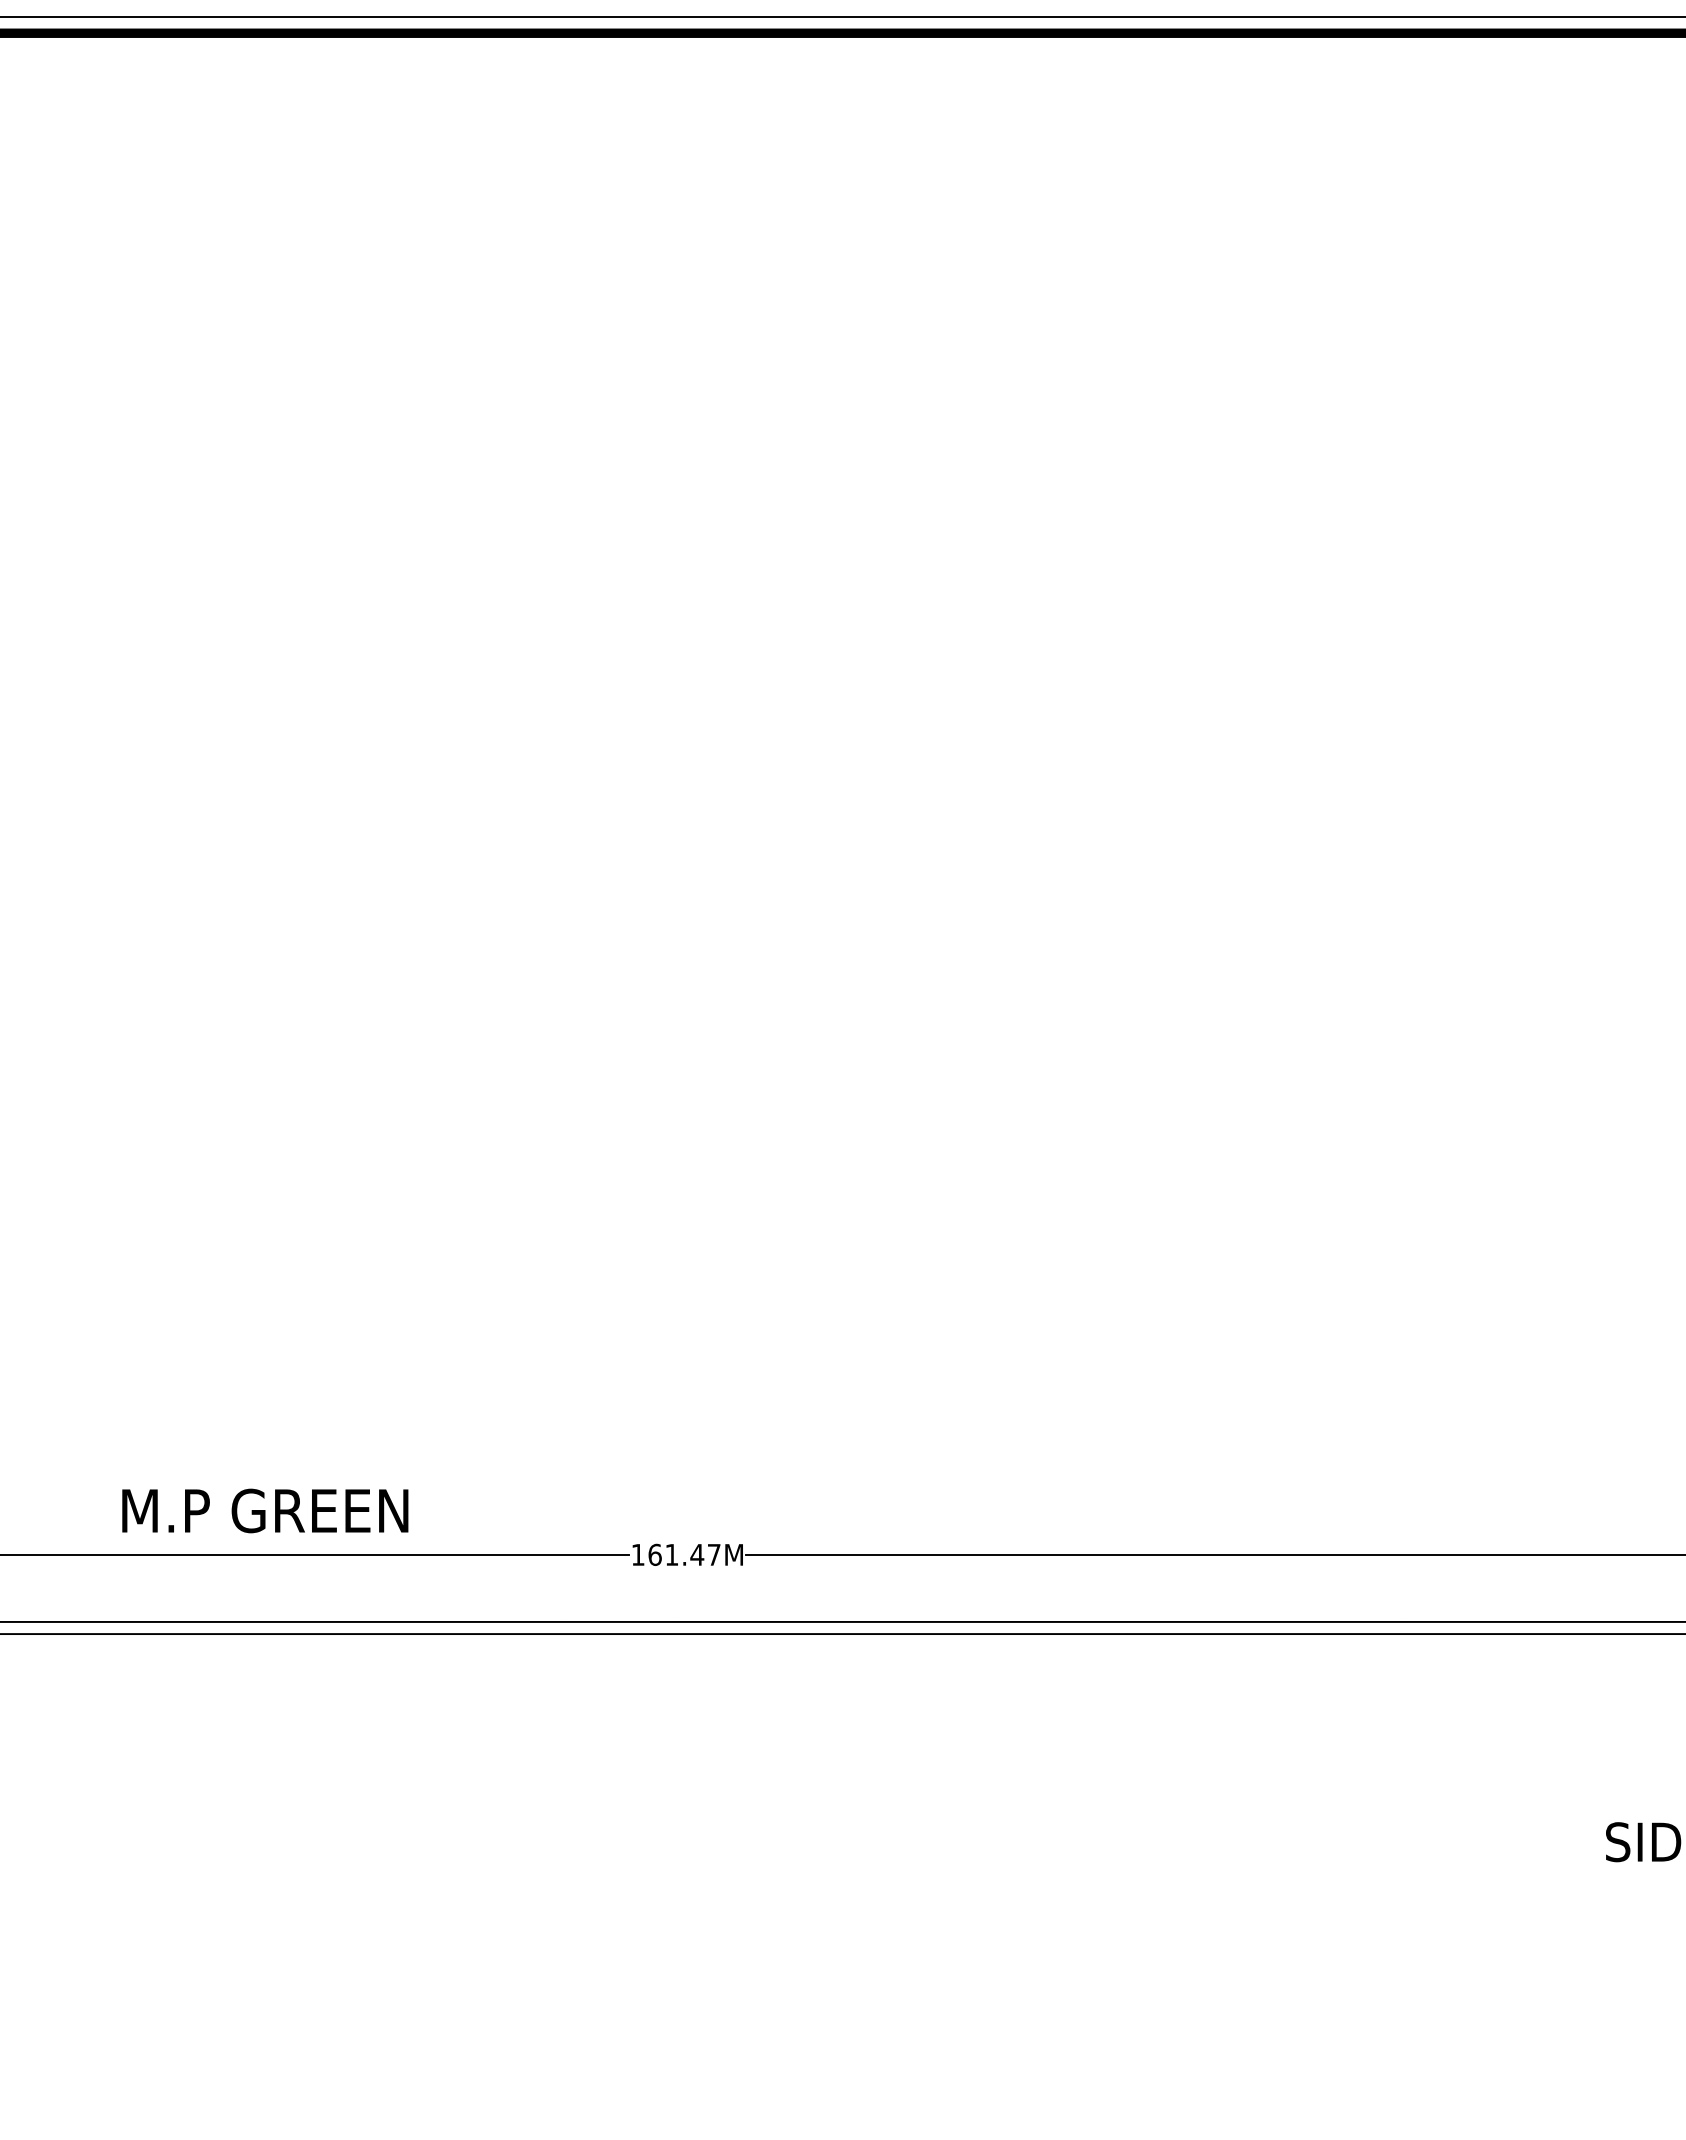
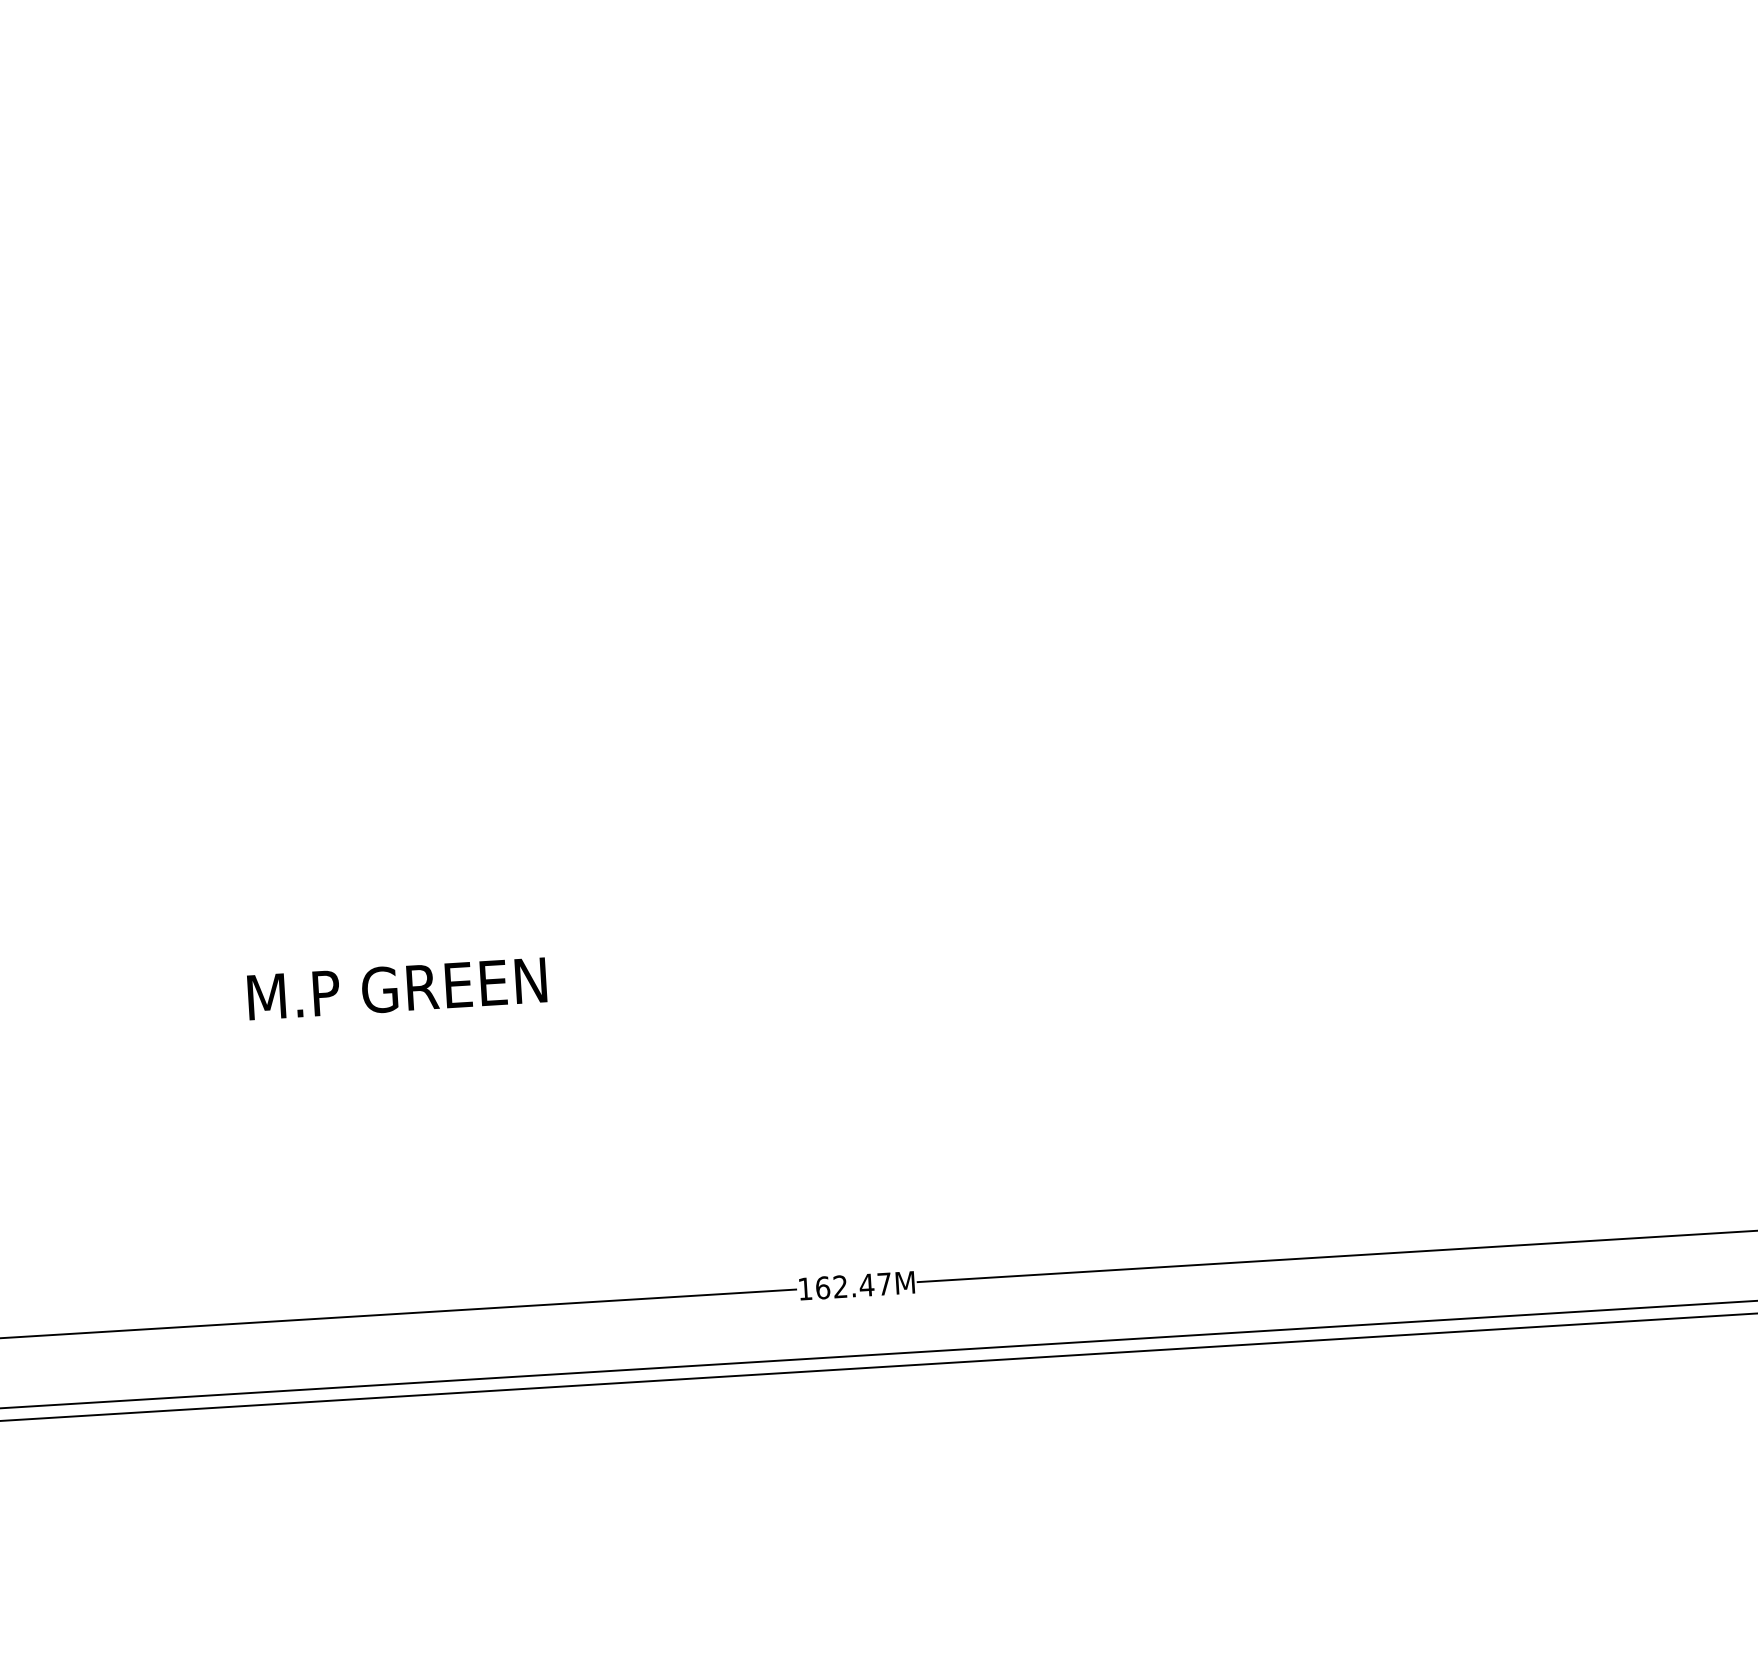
text: (265, 1510) -> (397, 988), moved
text: (671, 1554) -> (840, 1286), 161.47M -> 162.47M

